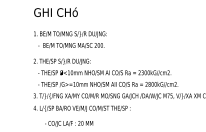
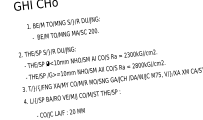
text: (70, 39) -> (64, 28), moved

